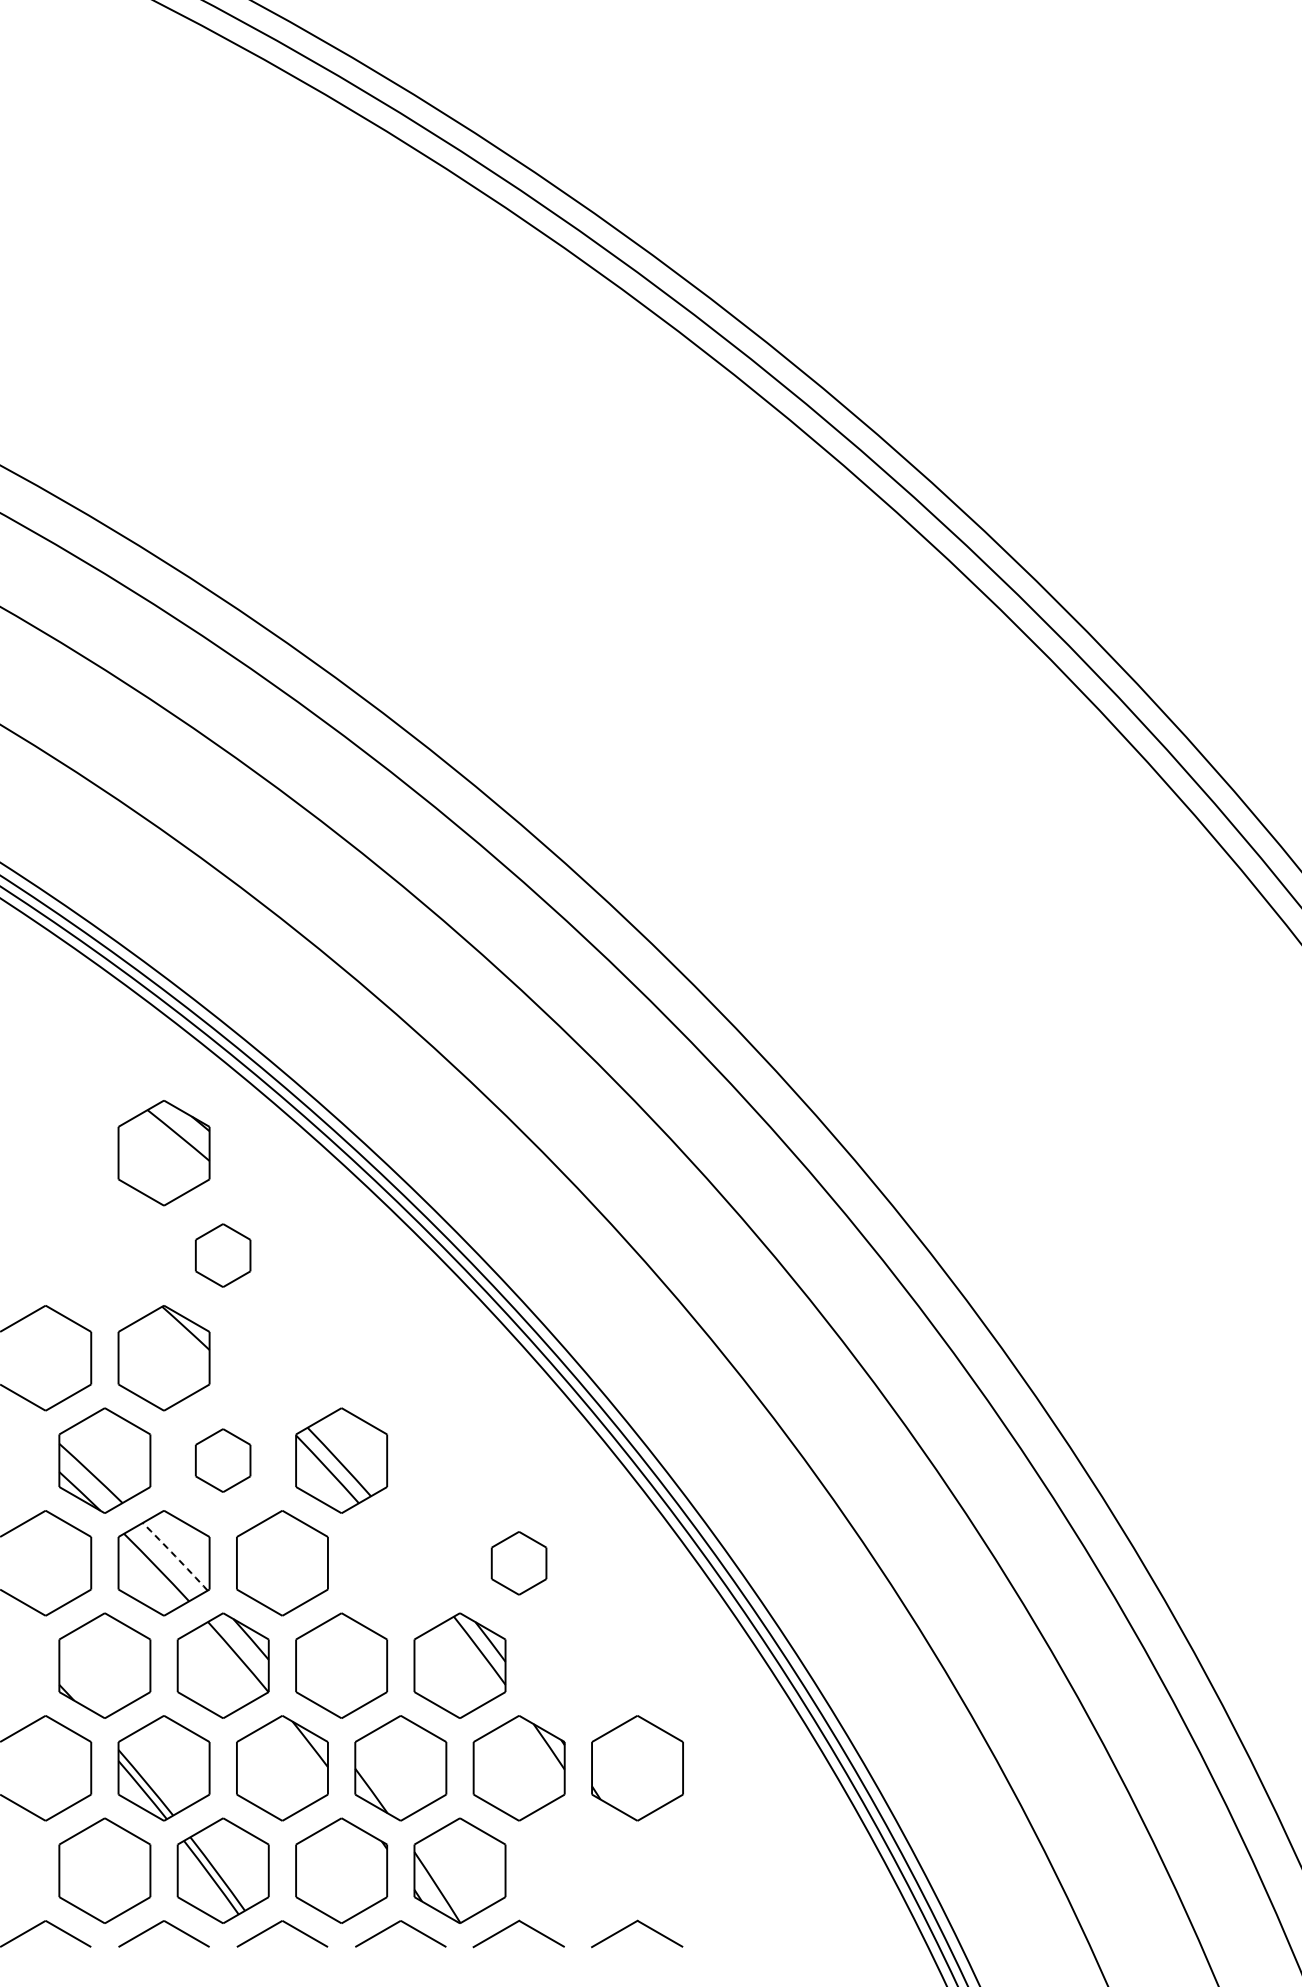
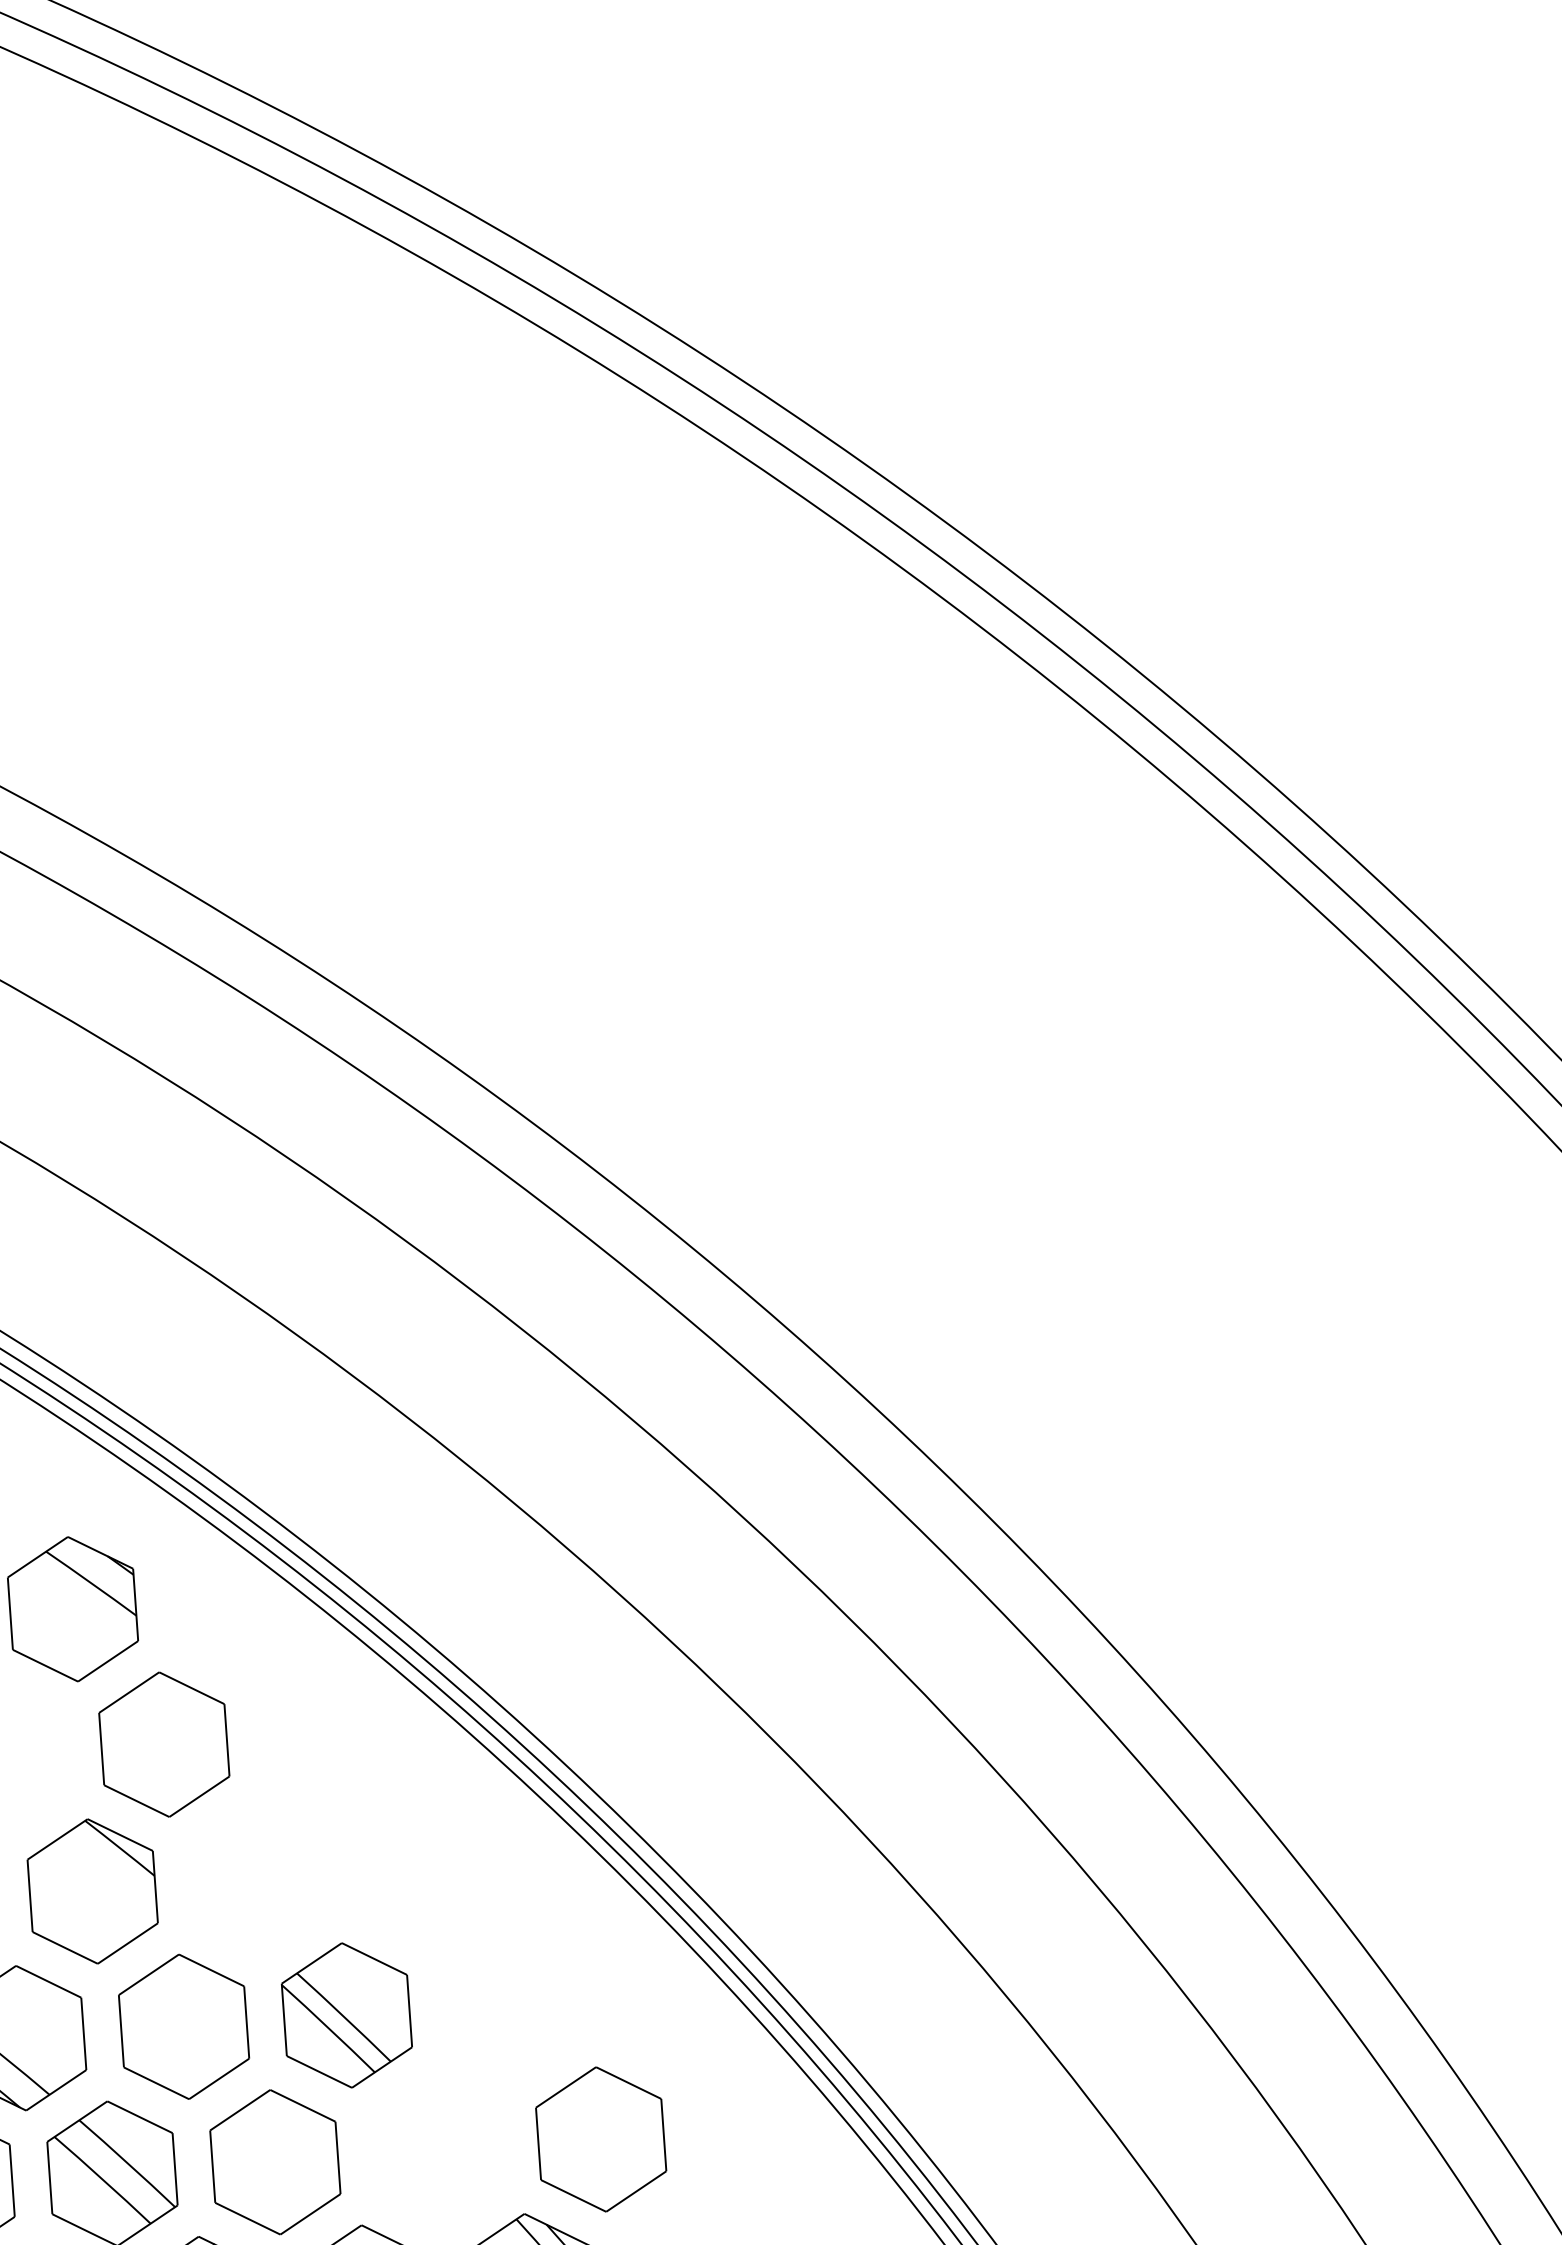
part: (222, 1255) -> (163, 1744), size x1.67
part: (222, 1460) -> (182, 2026), size x1.67
arc: (175, 1556) -> (127, 2163), dashed -> solid
part: (518, 1563) -> (600, 2139), size x1.67

